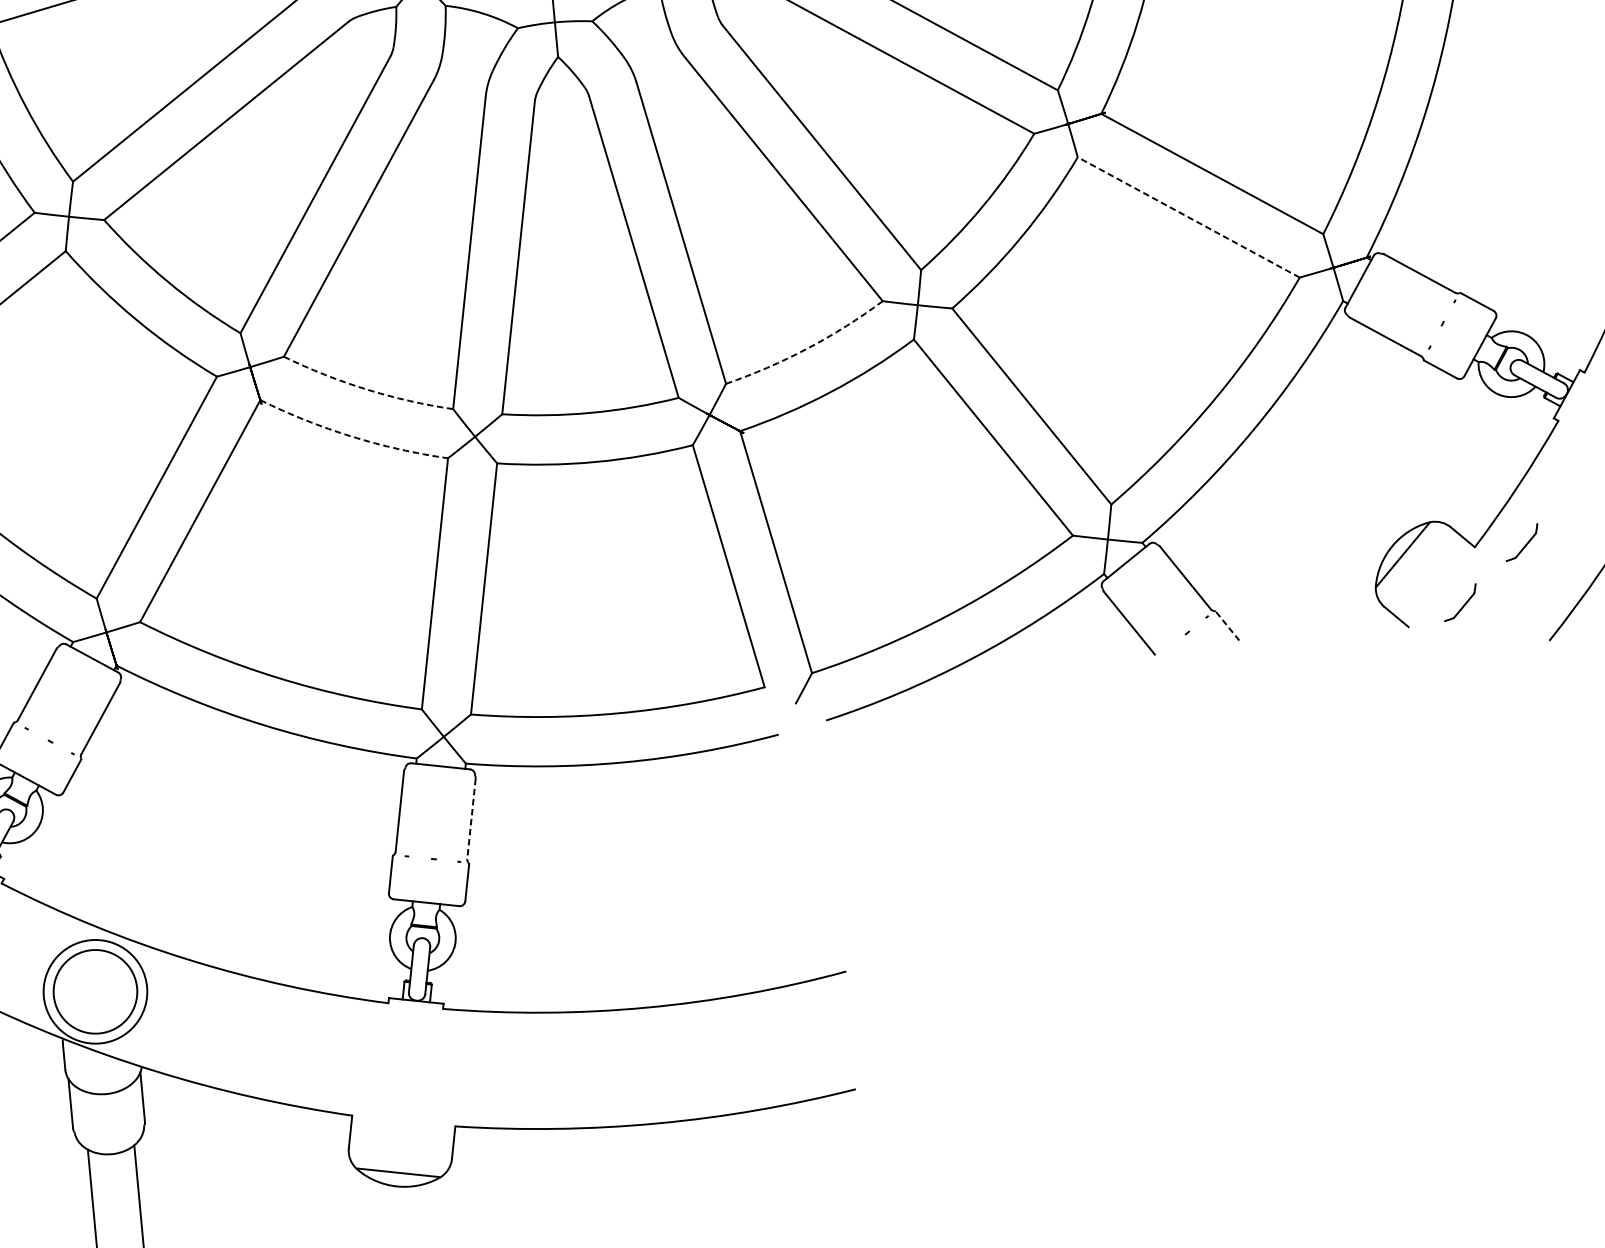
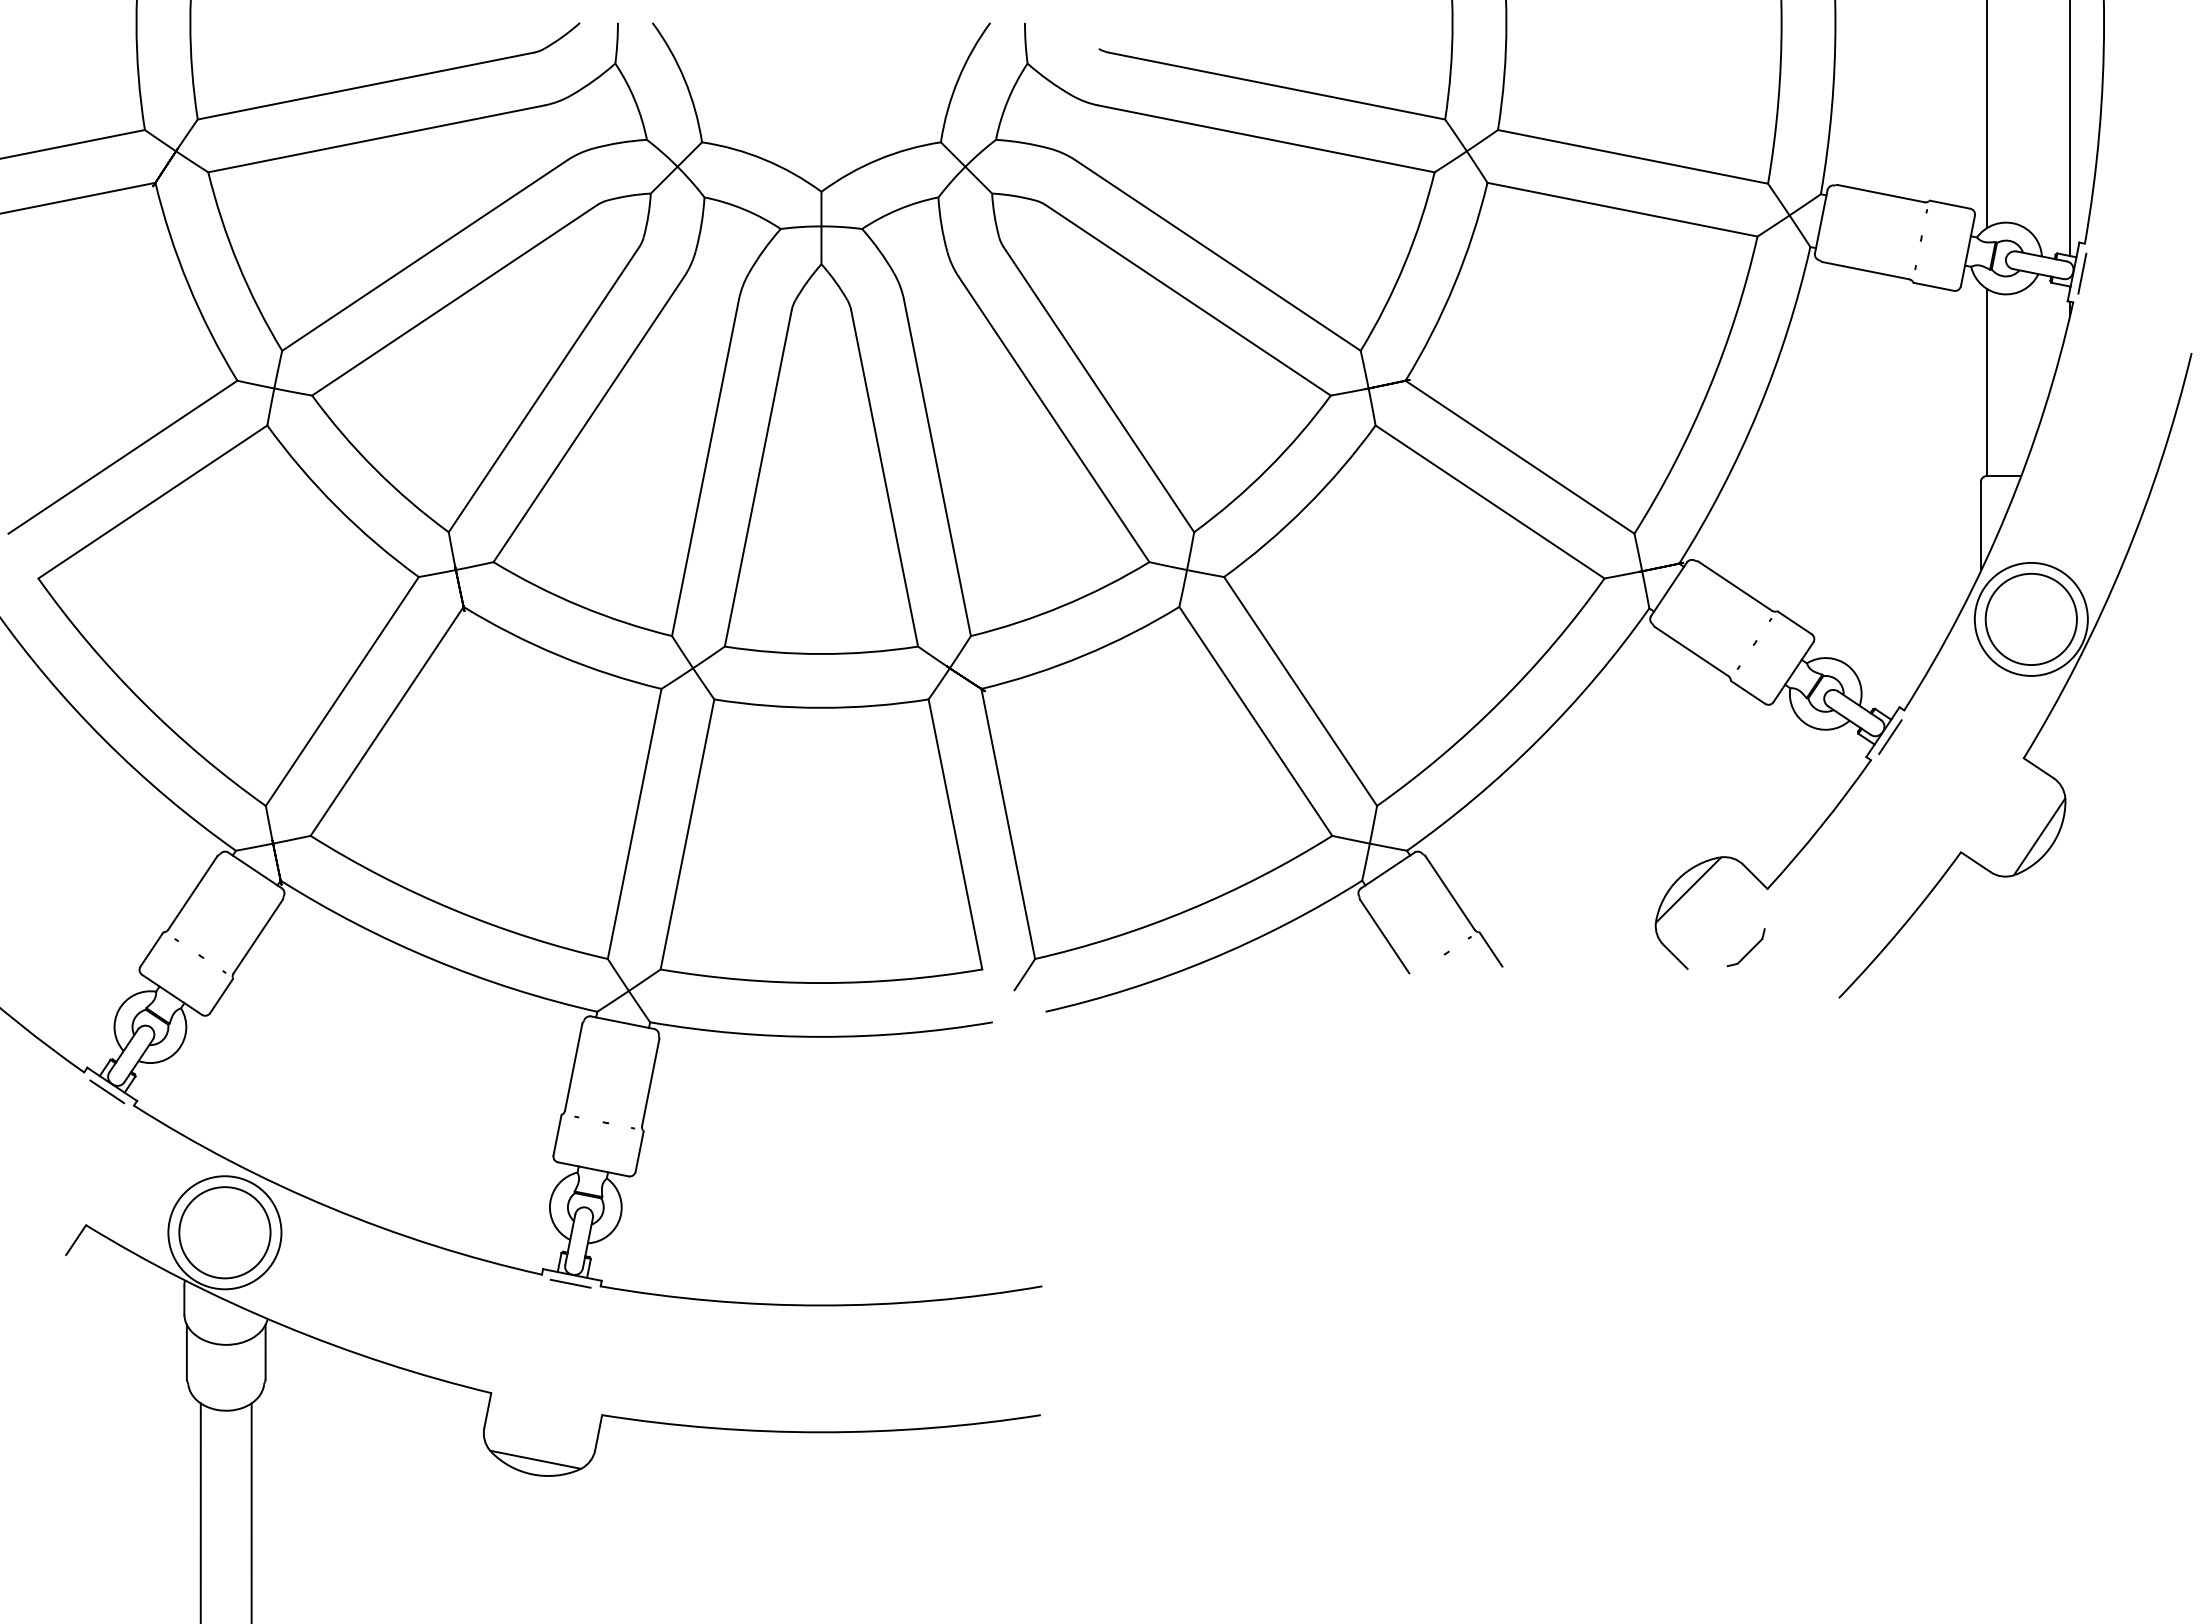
line: (1189, 217) -> (1490, 502), dashed -> solid
arc: (808, 348) -> (1063, 605), dashed -> solid
arc: (366, 389) -> (579, 605), dashed -> solid
line: (1574, 397) -> (1890, 736), added
arc: (352, 436) -> (559, 655), dashed -> solid
part: (1521, 542) -> (1818, 888), removed
line: (1227, 625) -> (1490, 949), dashed -> solid
line: (471, 818) -> (650, 1082), dashed -> solid
line: (415, 1008) -> (570, 1283), added

